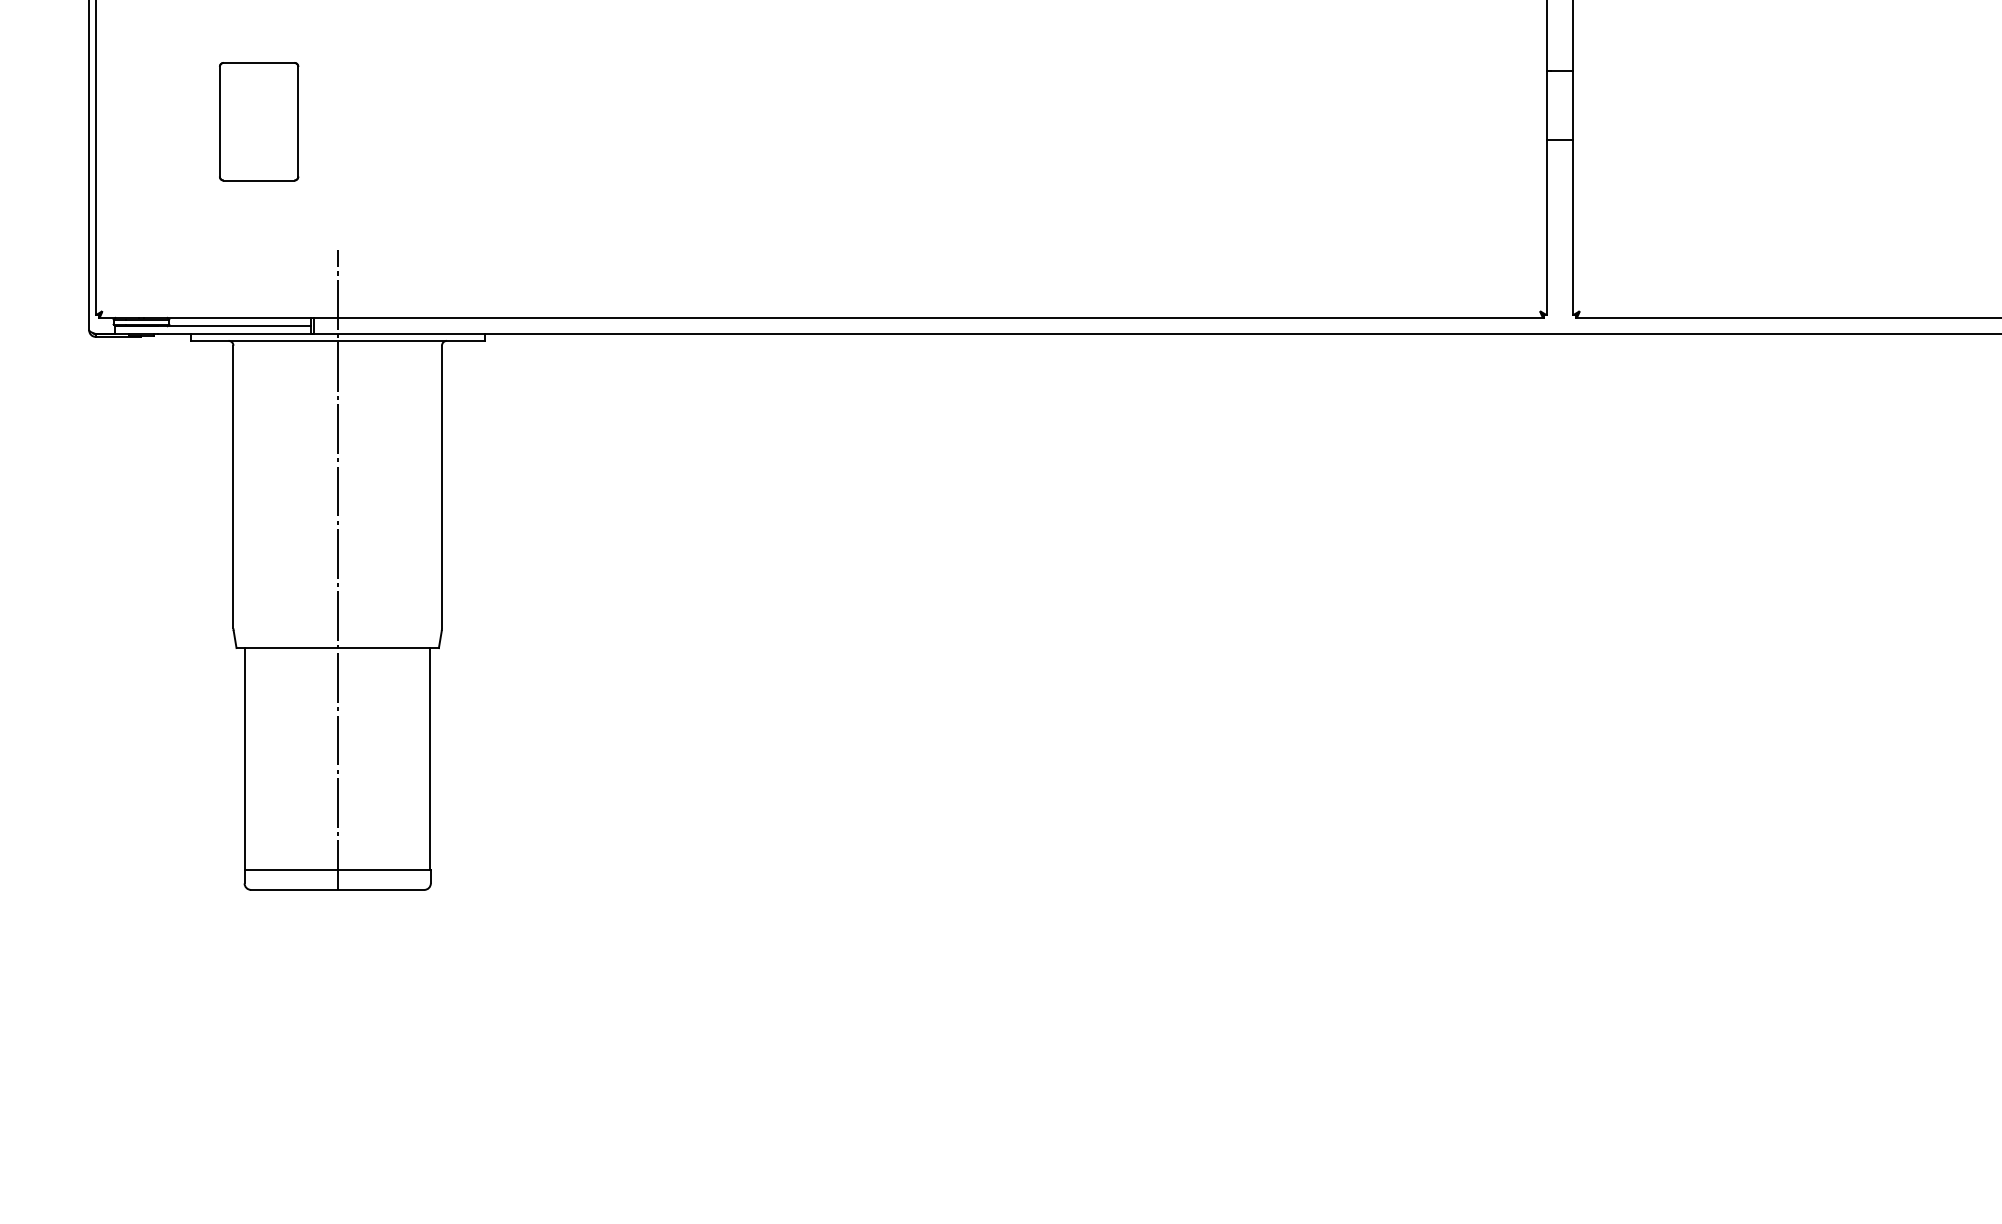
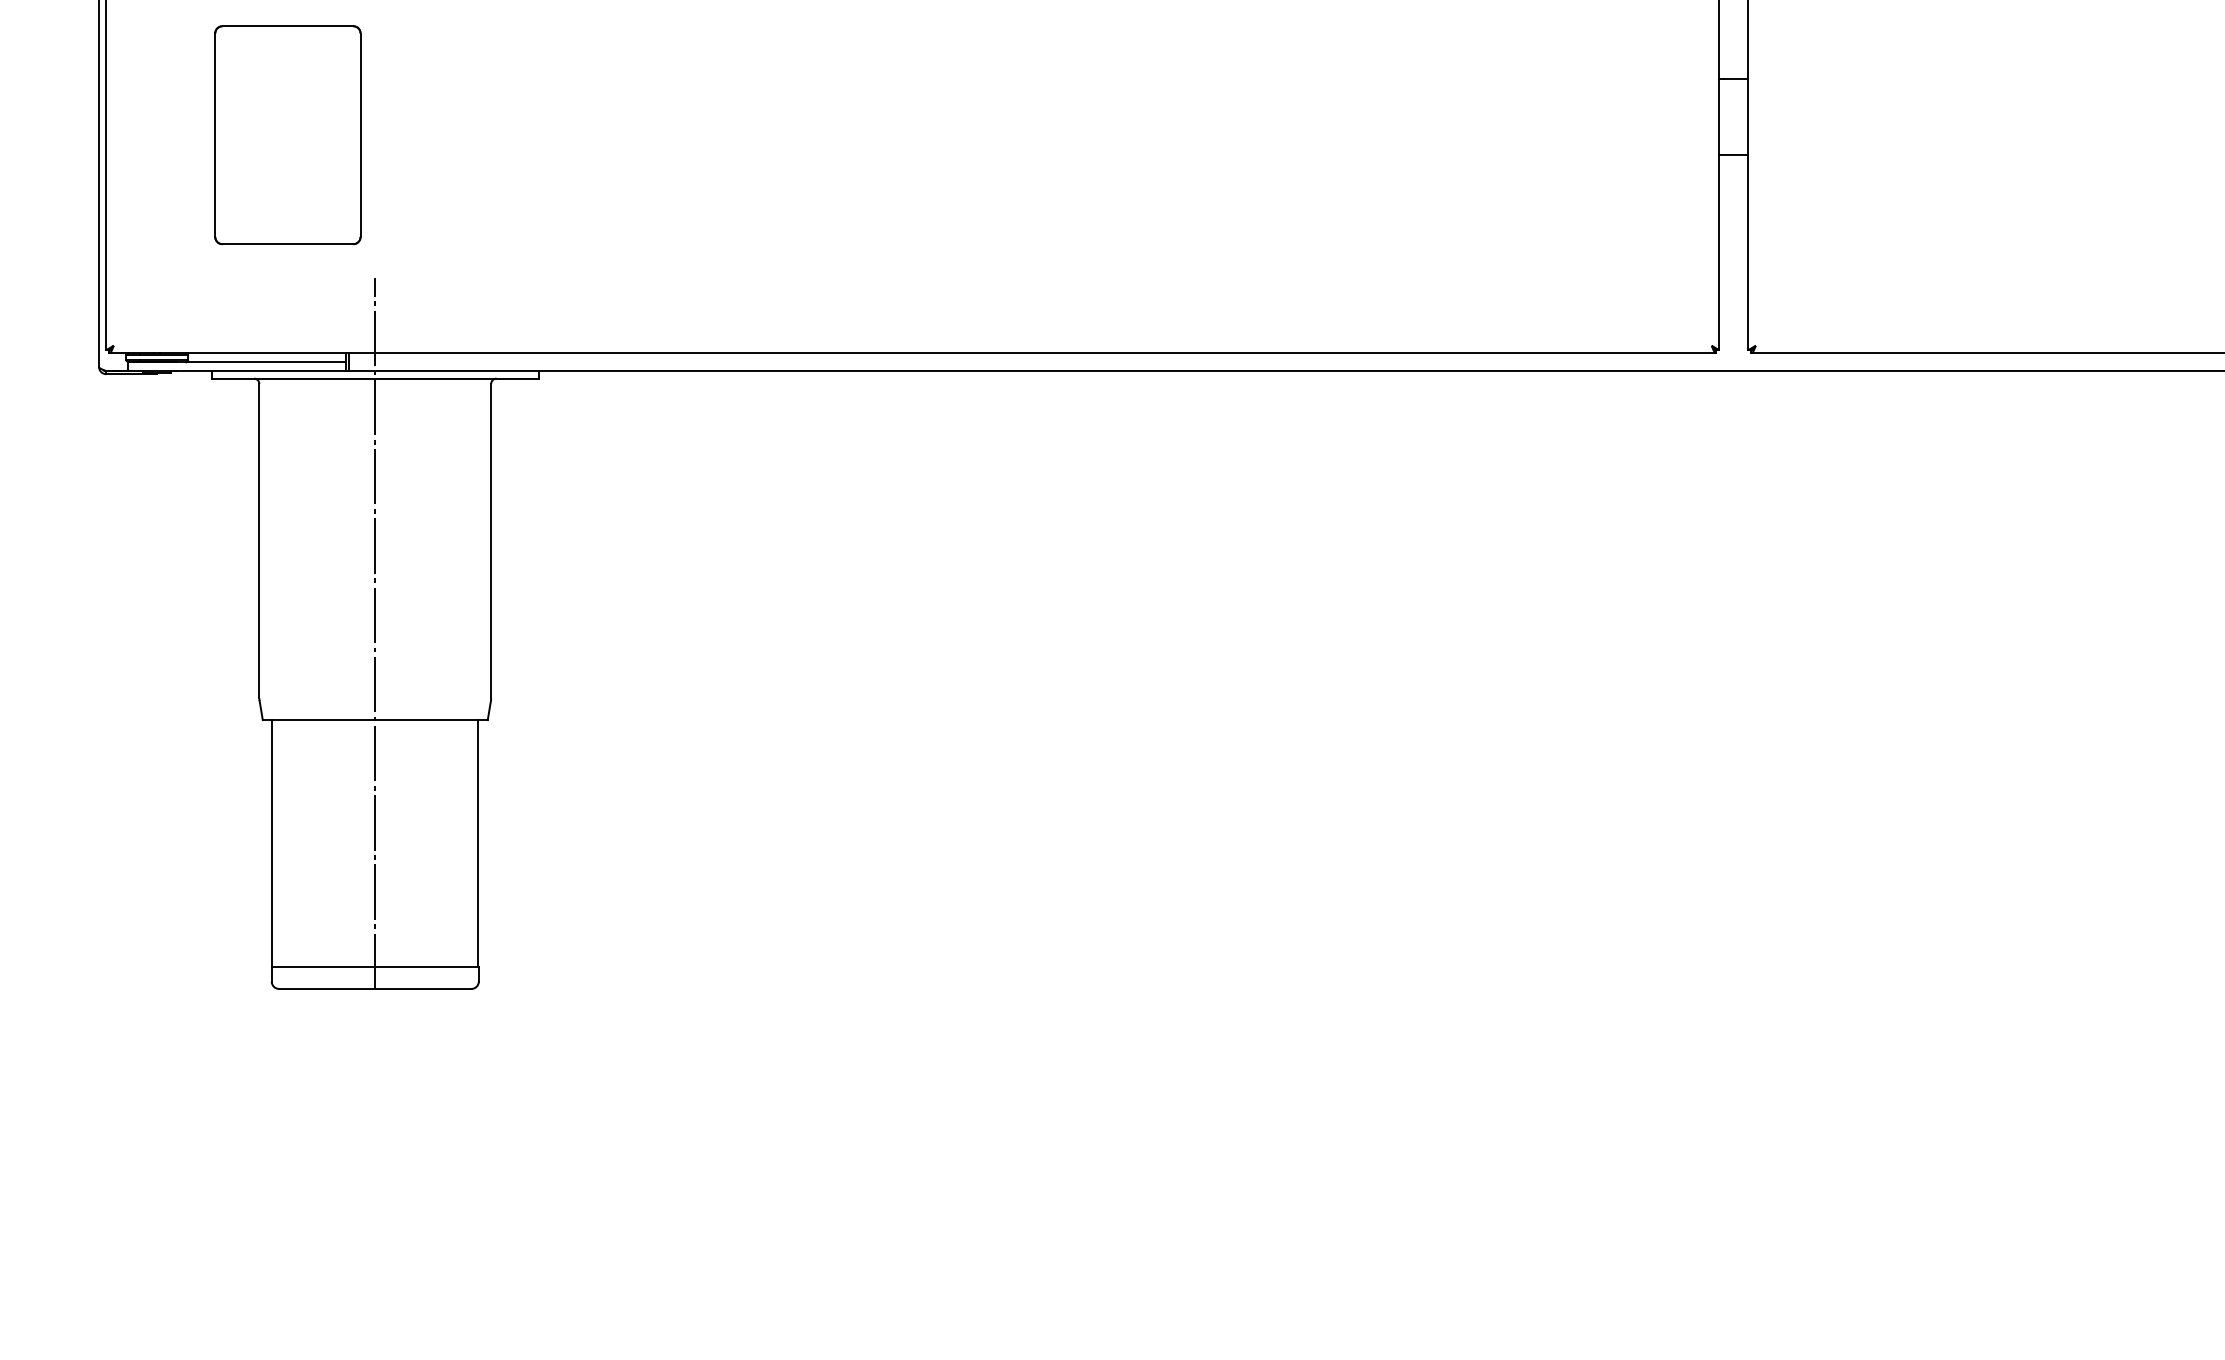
part: (258, 121) -> (287, 134), size x1.67

